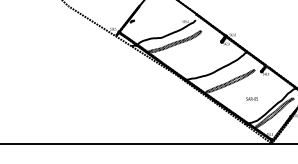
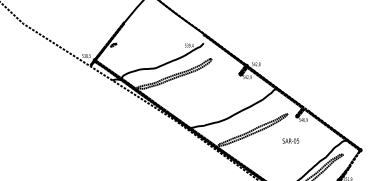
text: (251, 98) -> (289, 140), moved

